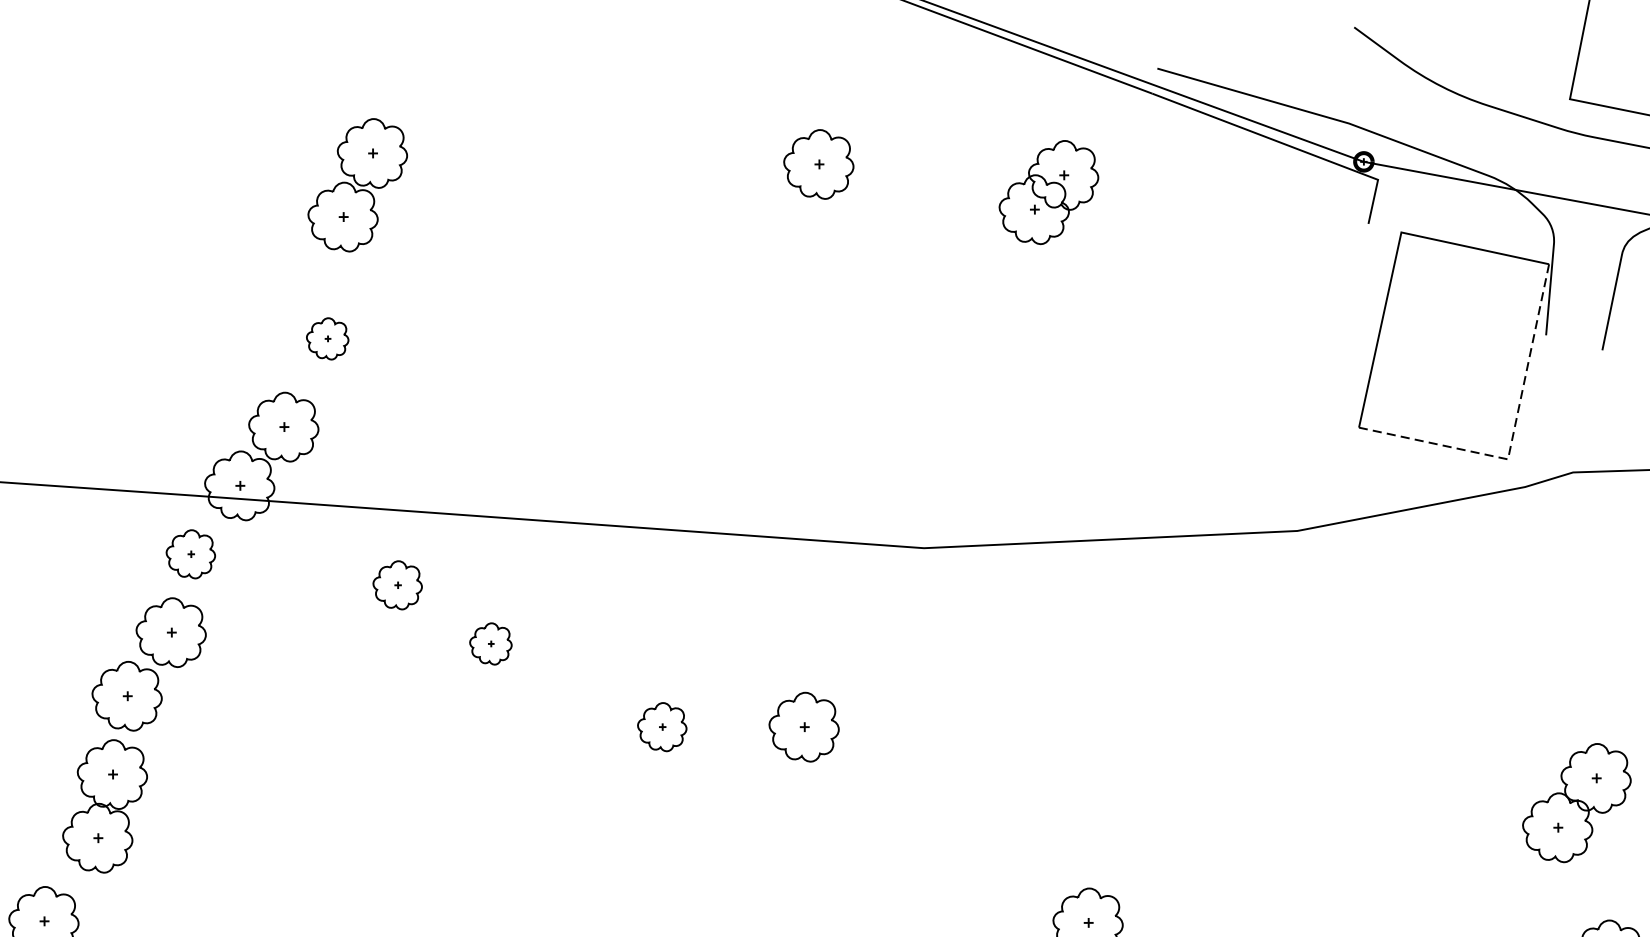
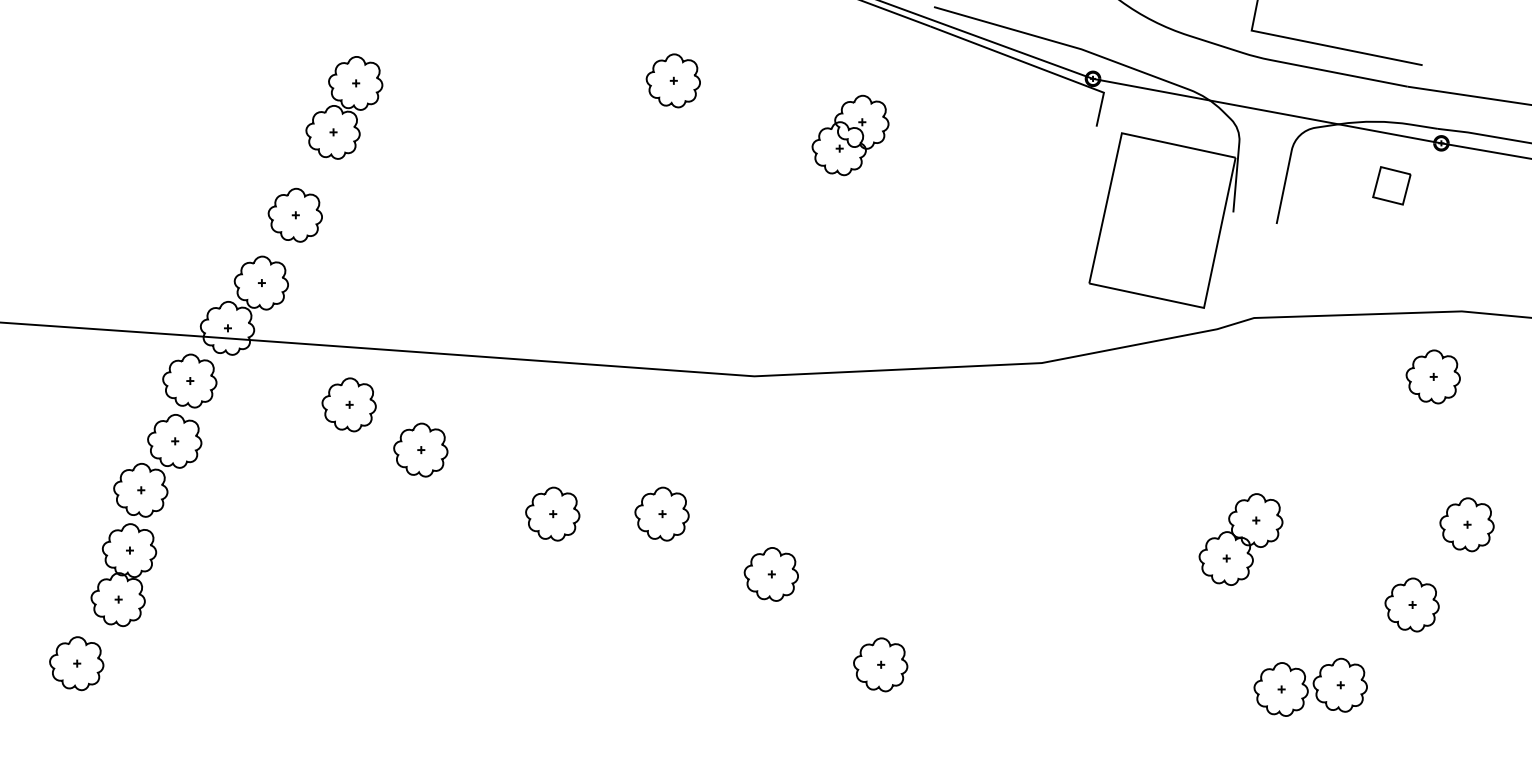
part: (357, 184) -> (344, 107), moved
part: (1048, 192) -> (850, 135), moved
part: (326, 338) -> (294, 214), size x1.67
line: (1512, 438) -> (1207, 291), dashed -> solid
part: (190, 553) -> (189, 380), size x1.43
part: (396, 584) -> (348, 404), size x1.43
part: (490, 643) -> (420, 449), size x1.67
part: (661, 726) -> (552, 513), size x1.43
part: (1576, 802) -> (1240, 539), moved
part: (944, 805) -> (770, 574), added

